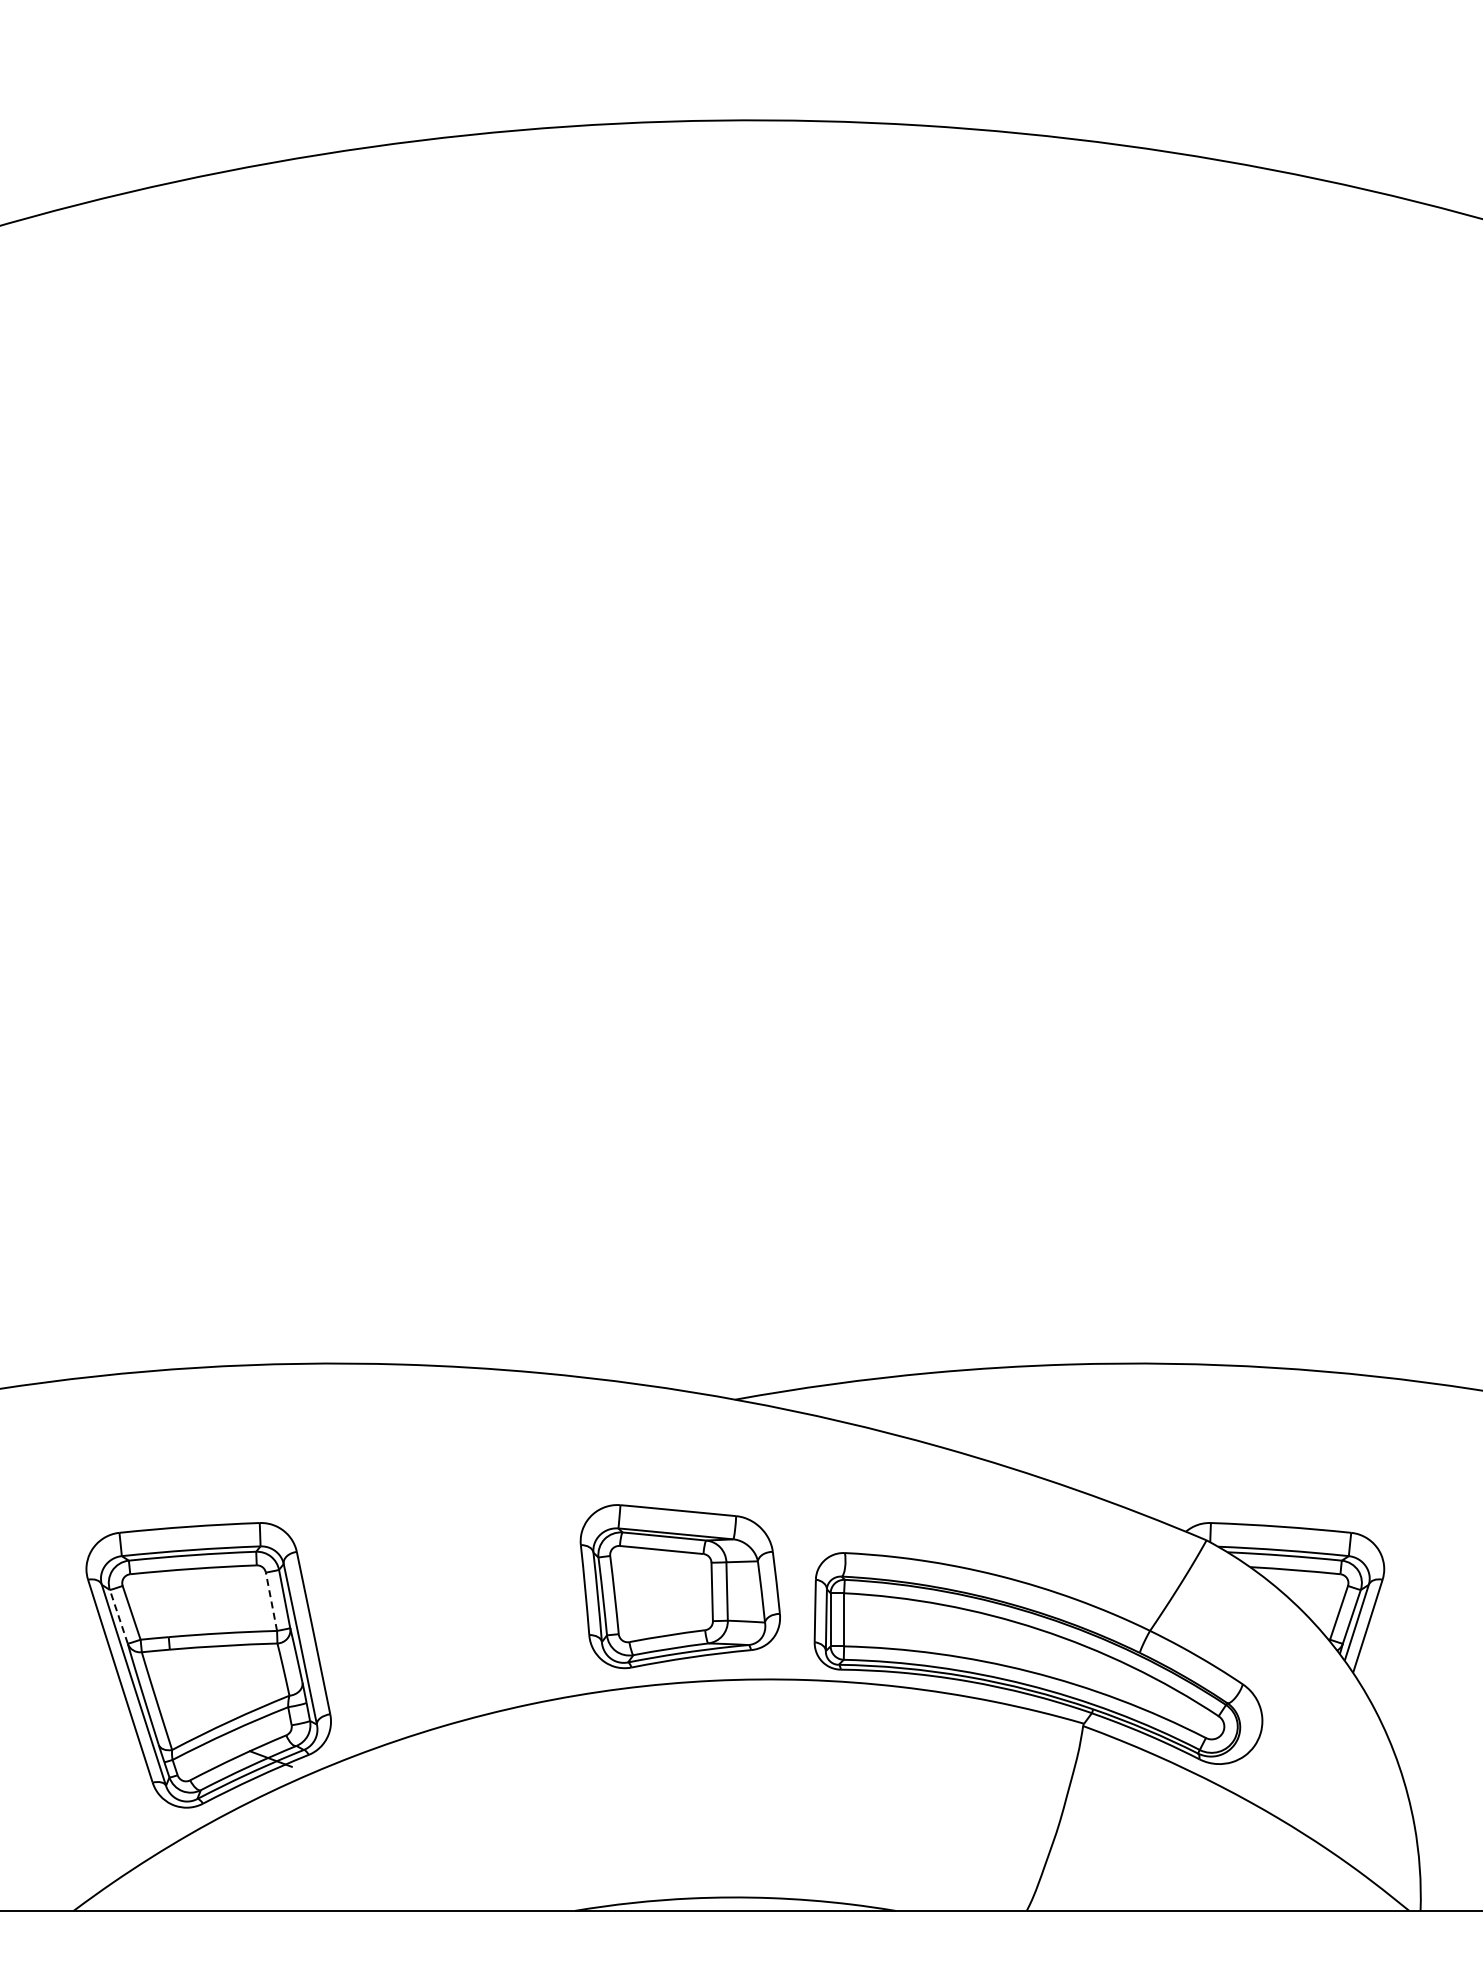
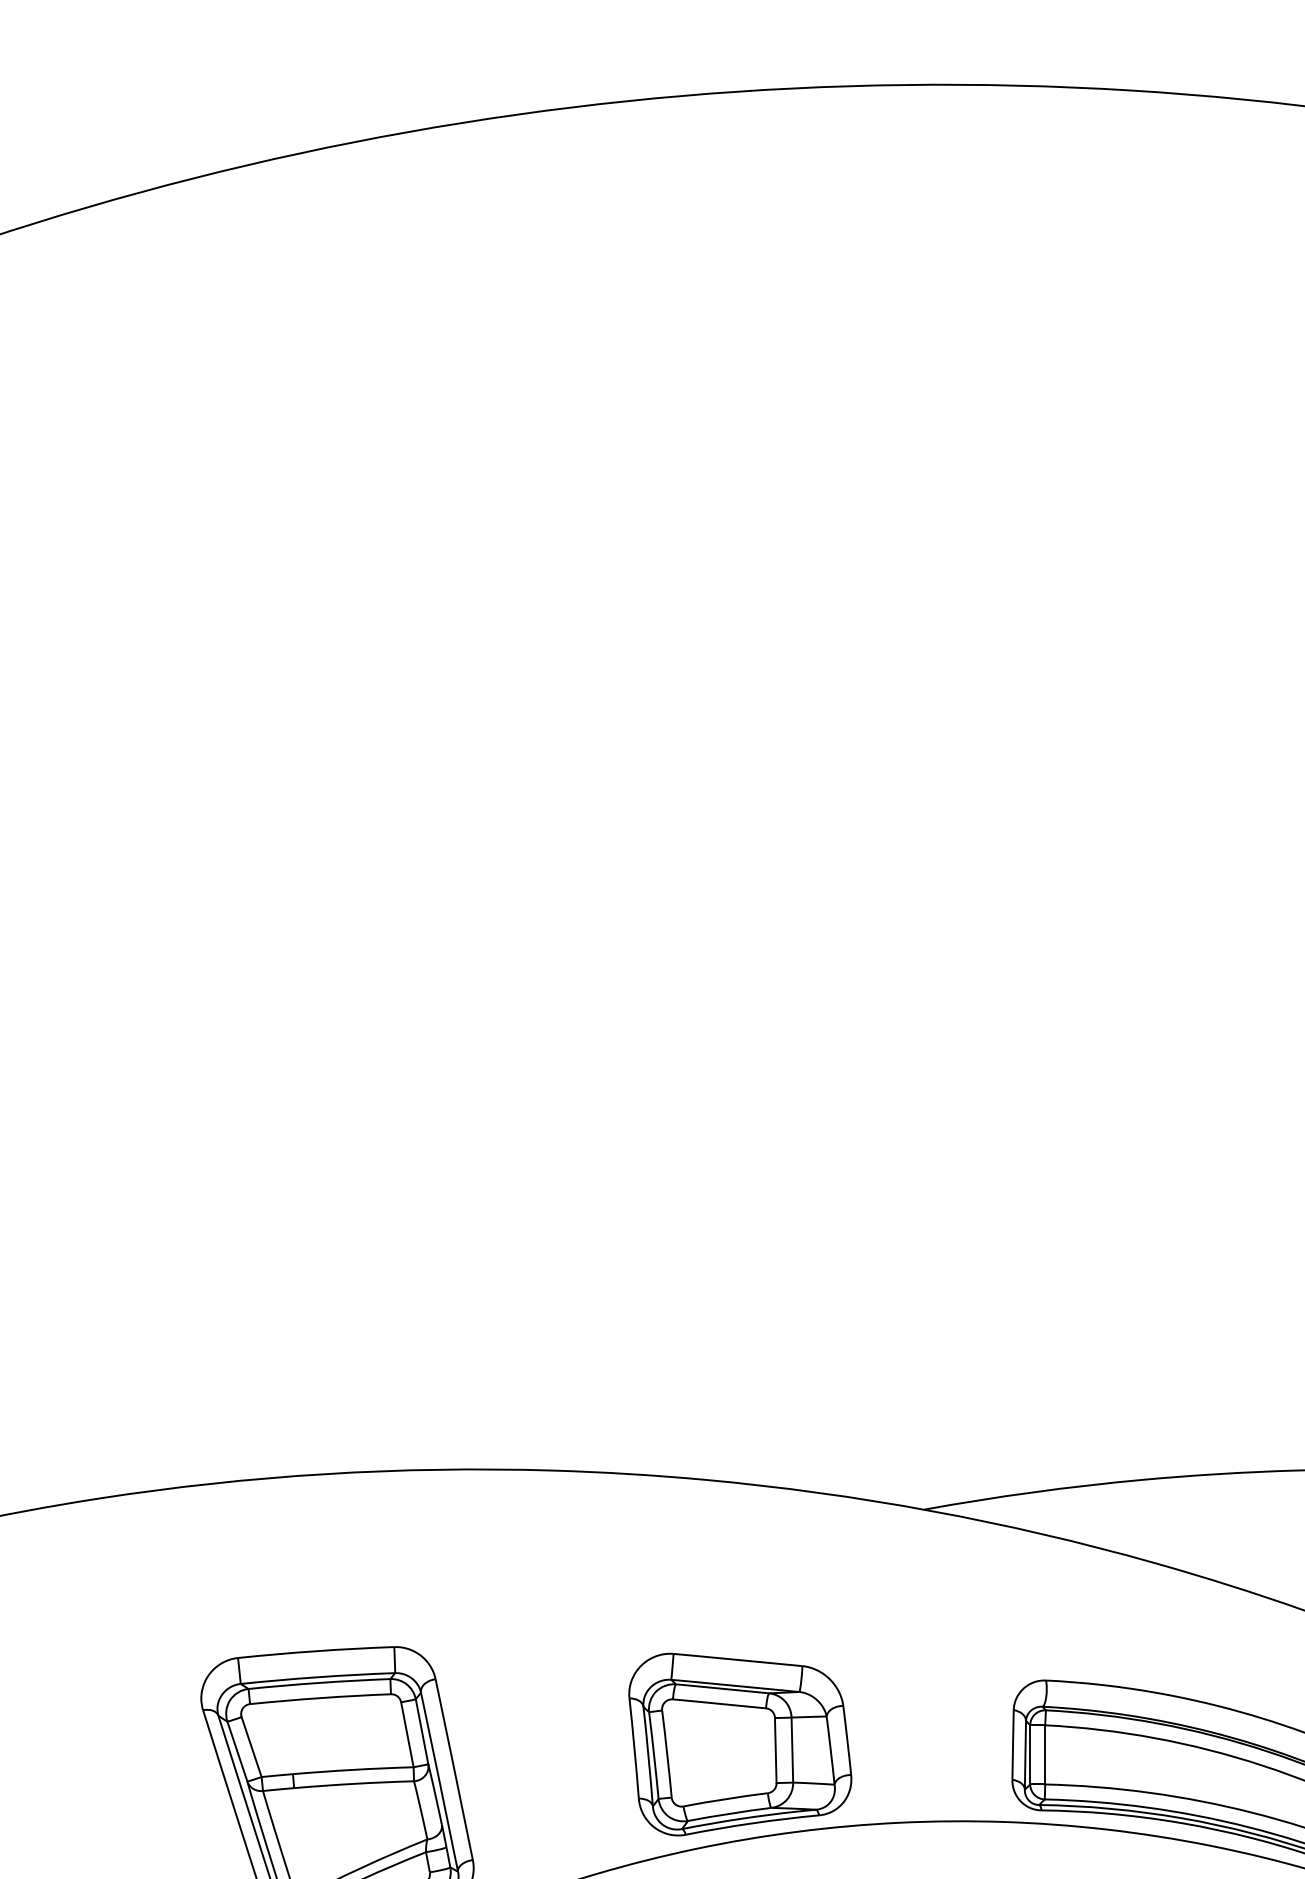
part: (679, 1586) -> (739, 1744), moved
line: (271, 1601) -> (407, 1734), dashed -> solid
line: (118, 1616) -> (236, 1751), dashed -> solid

